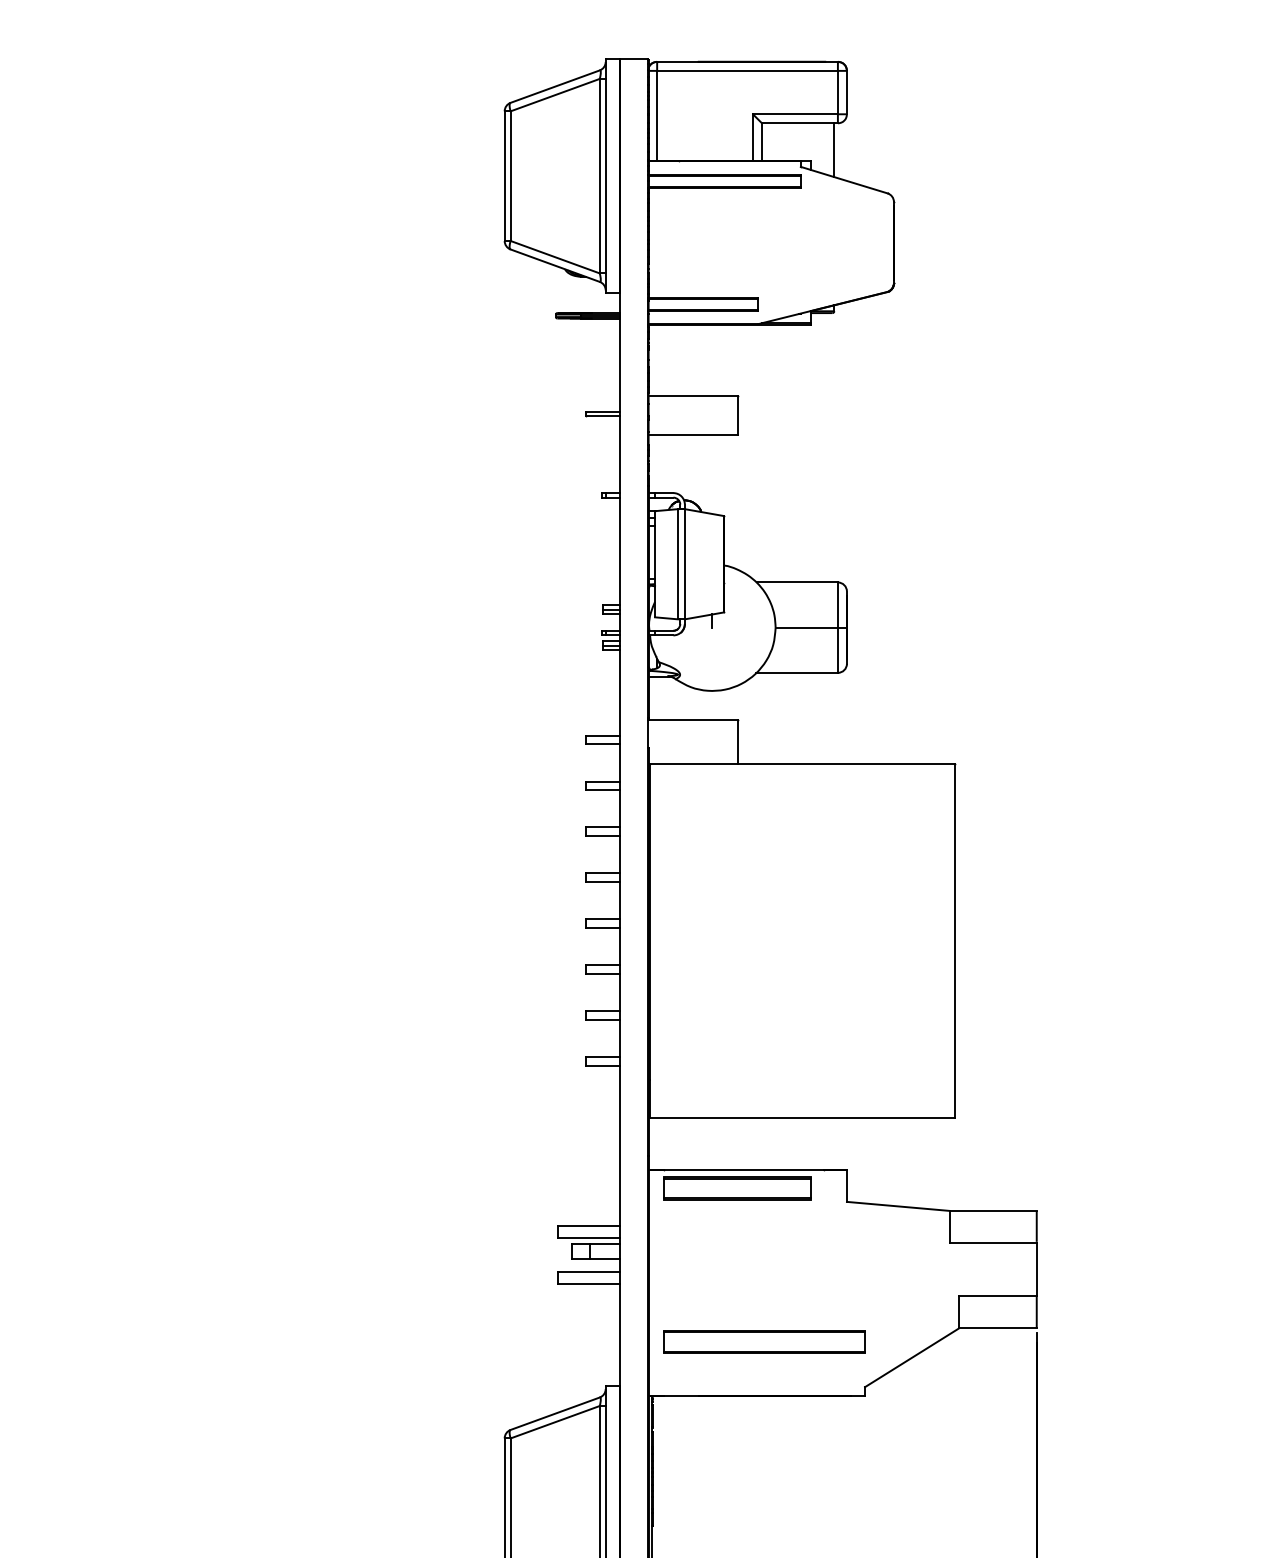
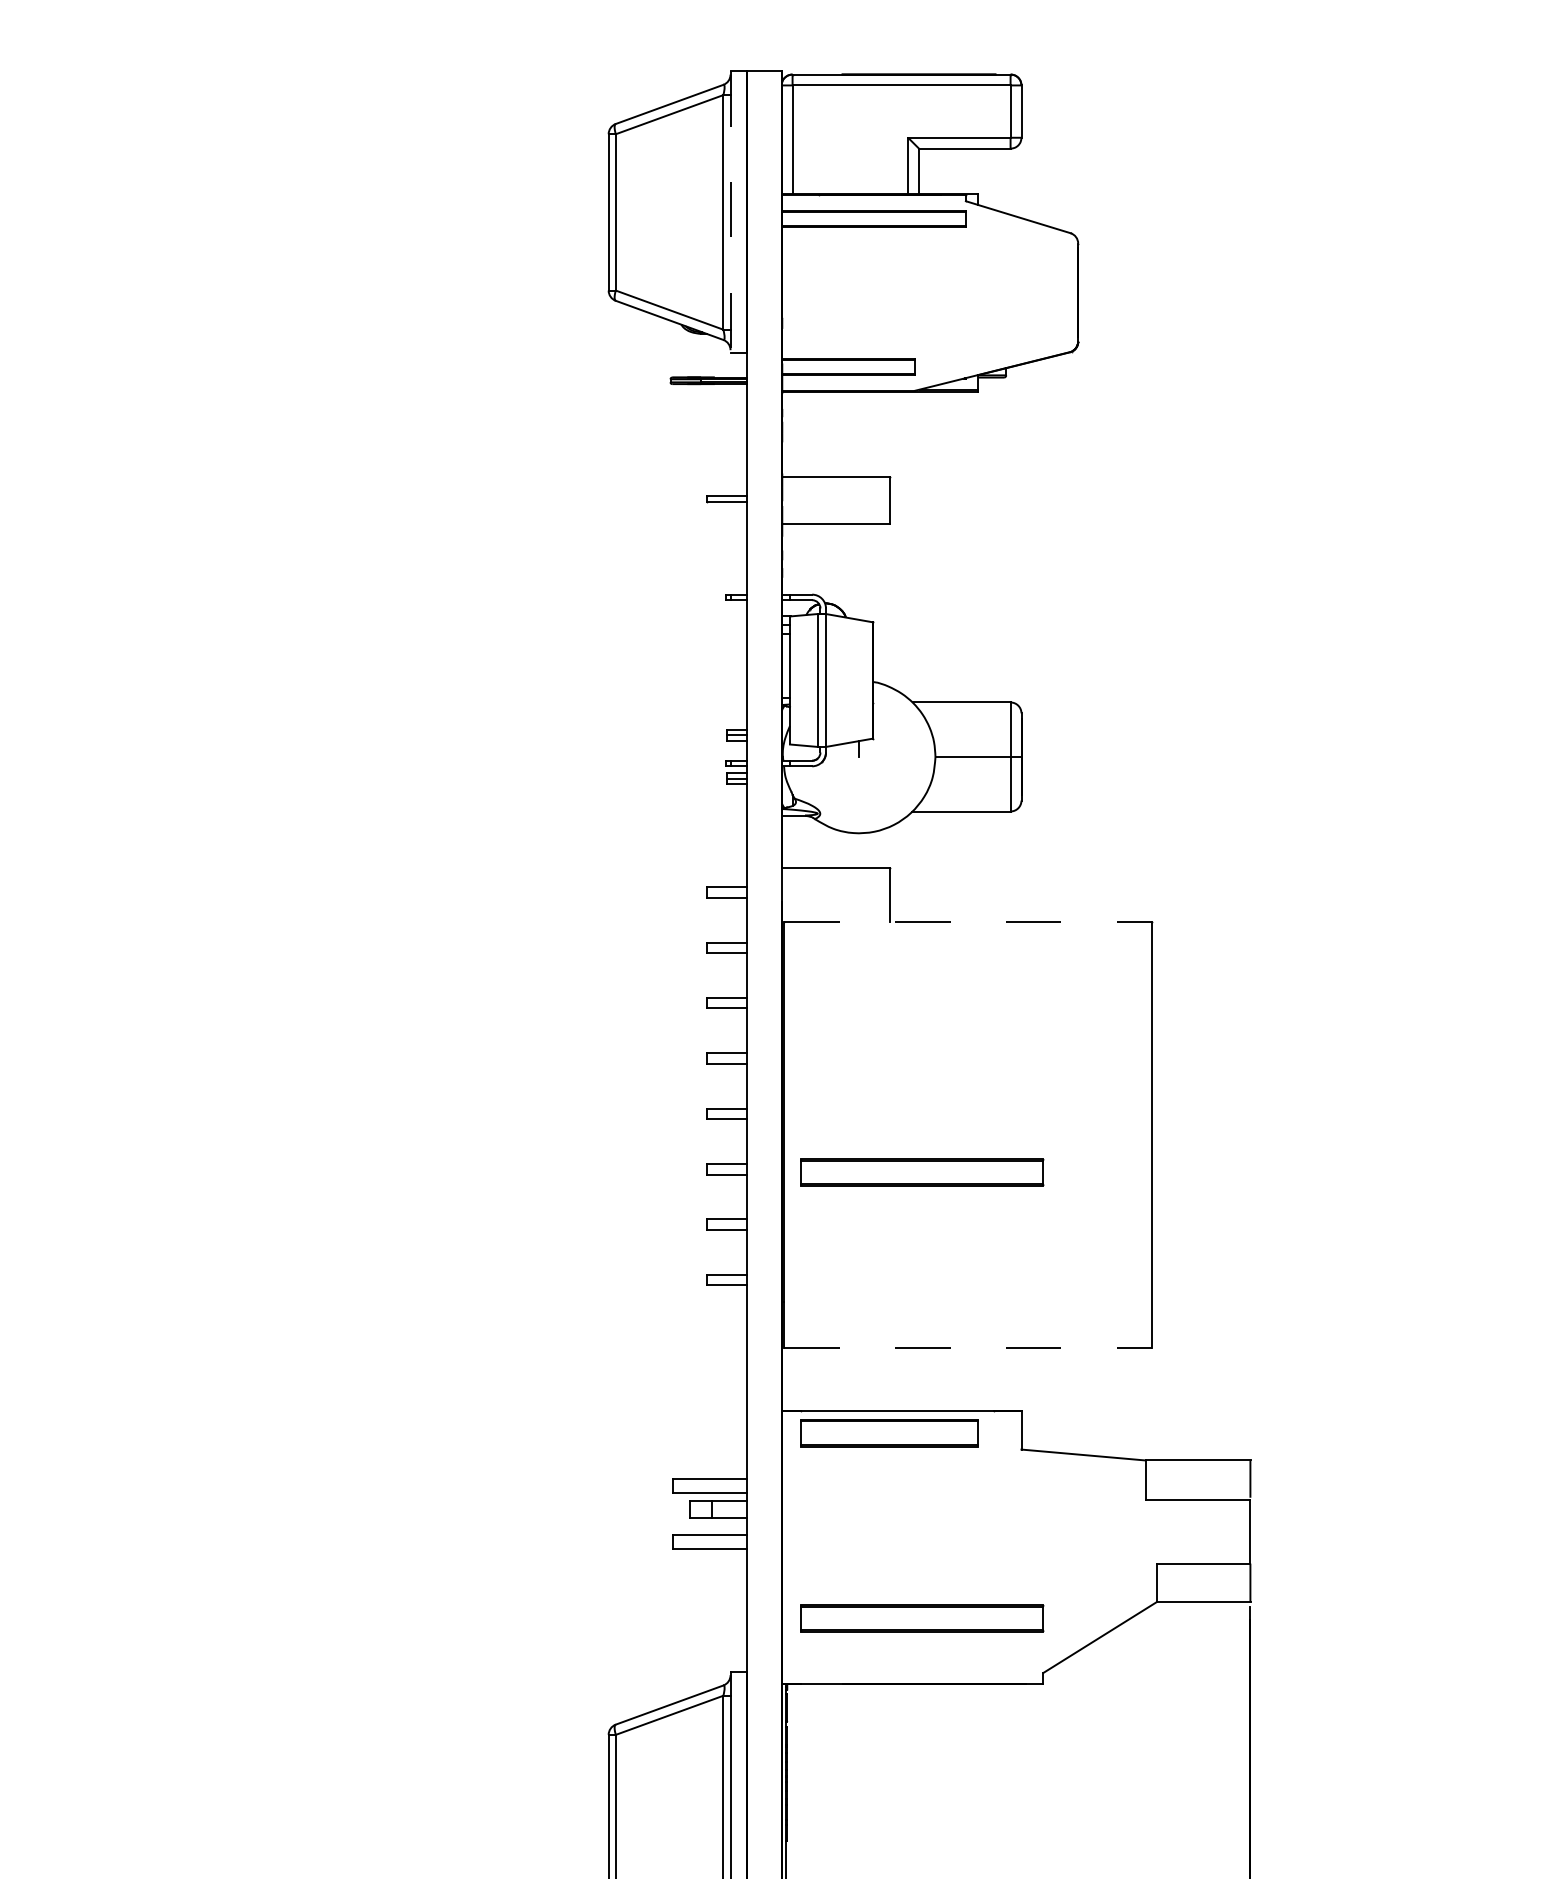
line: (834, 149) -> (1006, 180), removed
line: (605, 176) -> (730, 212), solid -> dashed
line: (803, 764) -> (968, 921), solid -> dashed
part: (764, 972) -> (922, 1172), added
line: (803, 1118) -> (968, 1348), solid -> dashed

